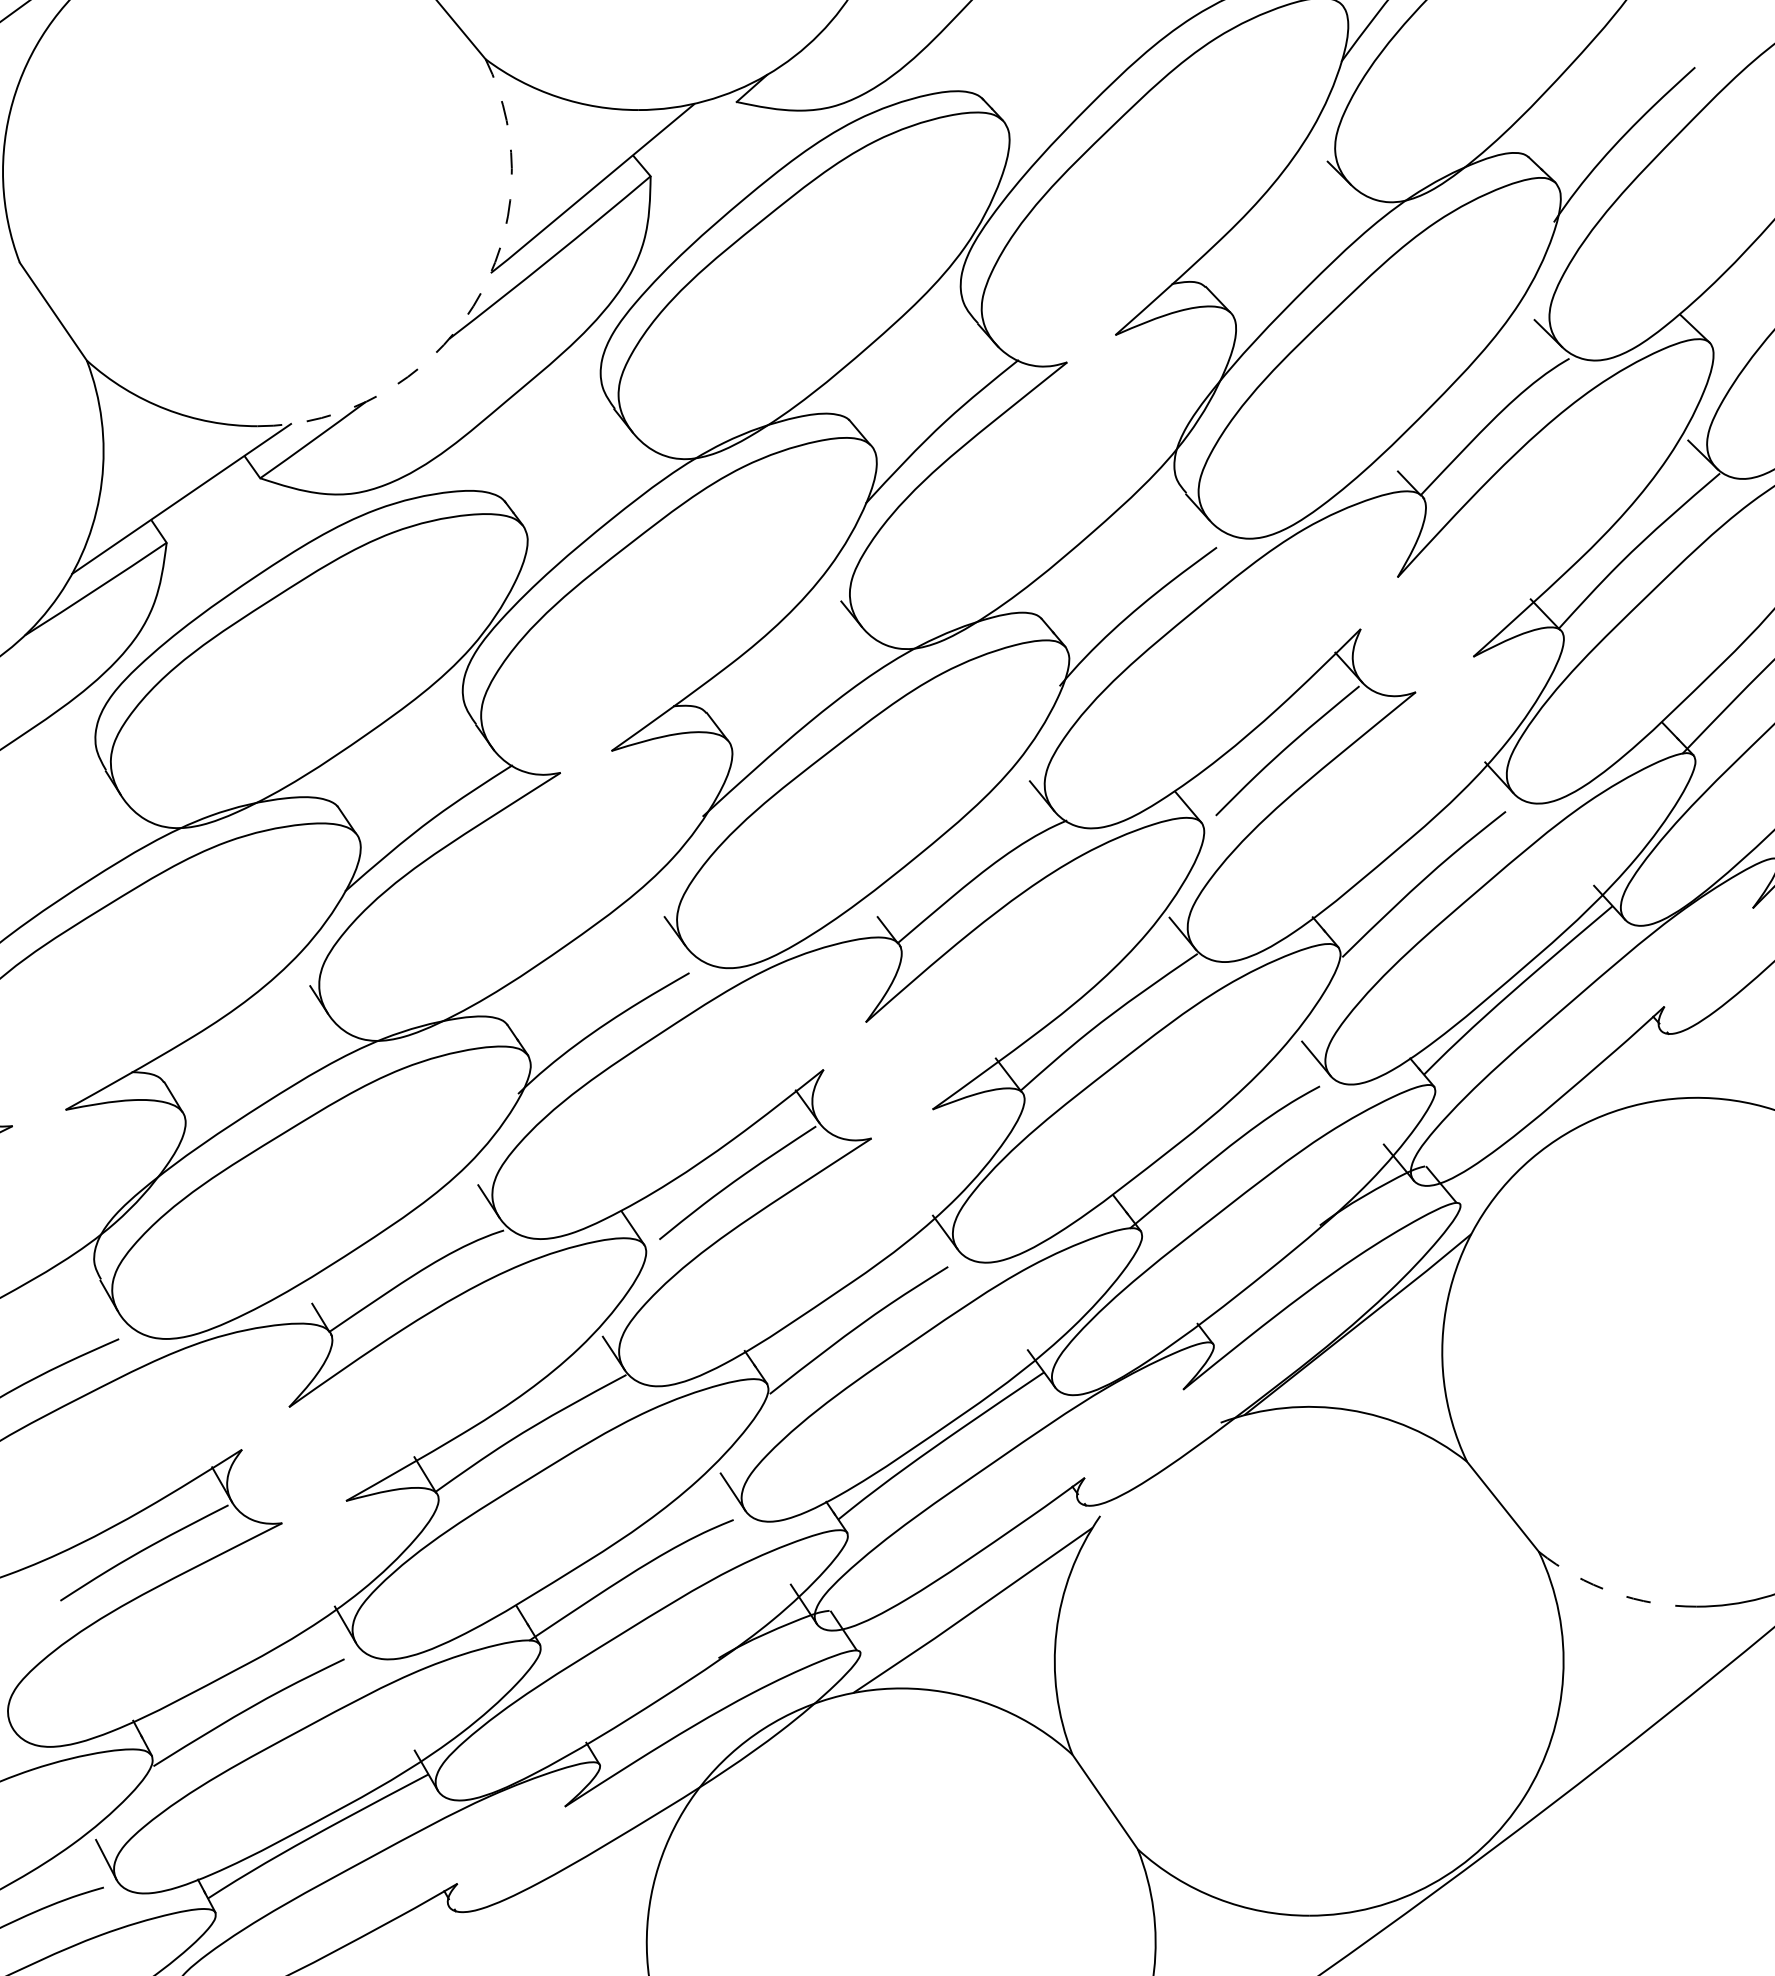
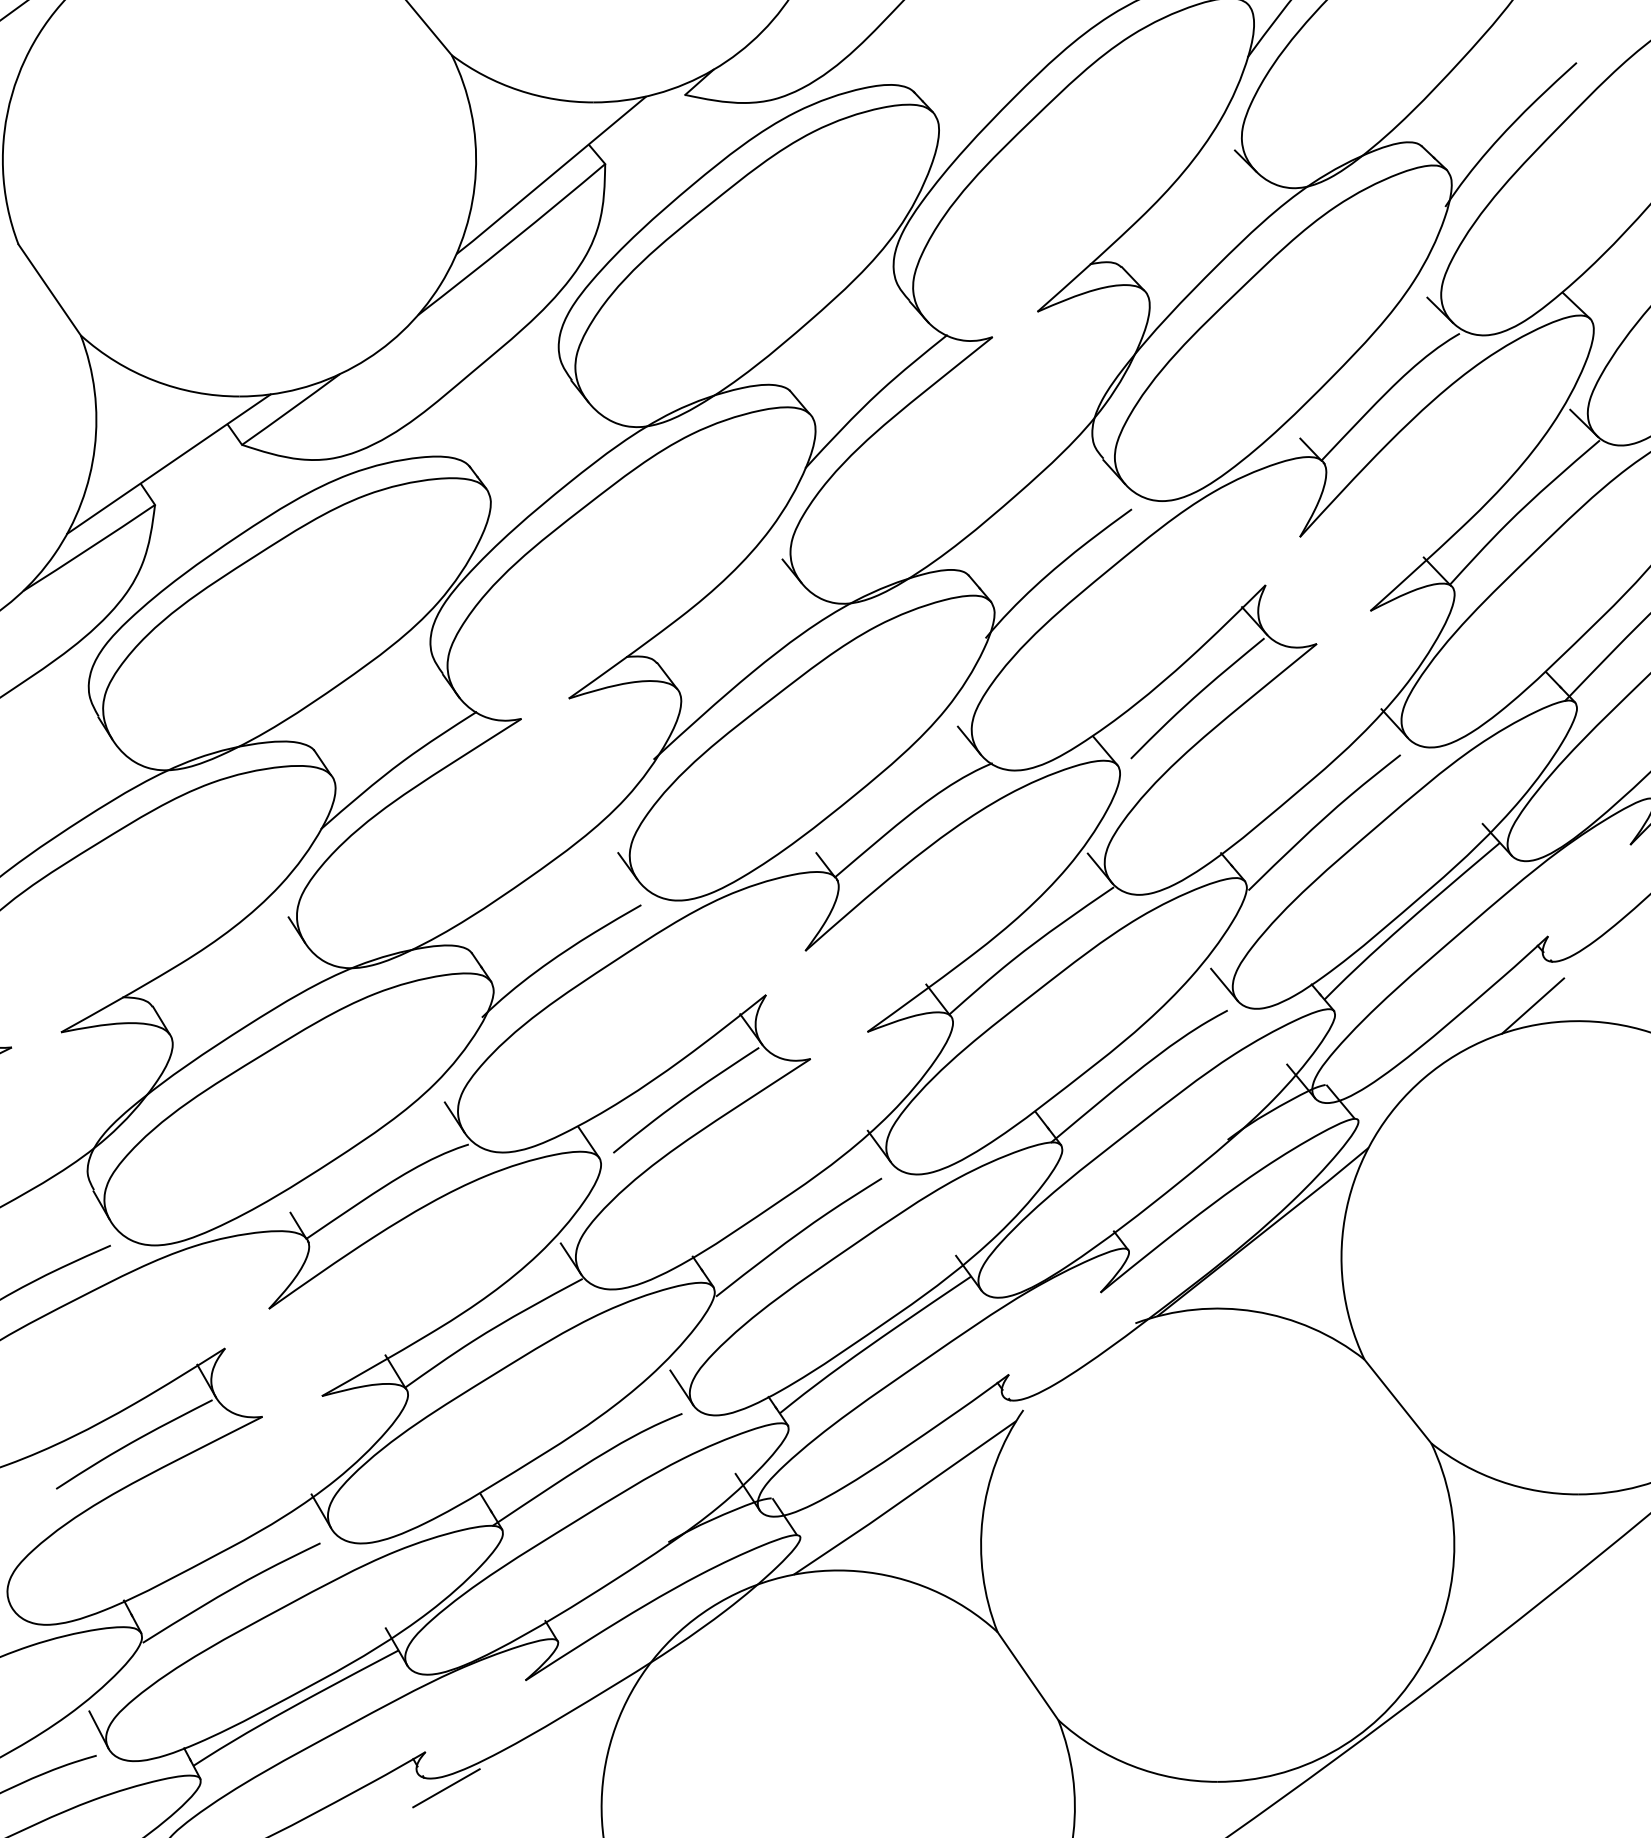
arc: (473, 306) -> (440, 285), dashed -> solid
line: (1647, 1081) -> (1532, 1005), added
arc: (1613, 1592) -> (1500, 1481), dashed -> solid
line: (479, 1922) -> (446, 1788), added

